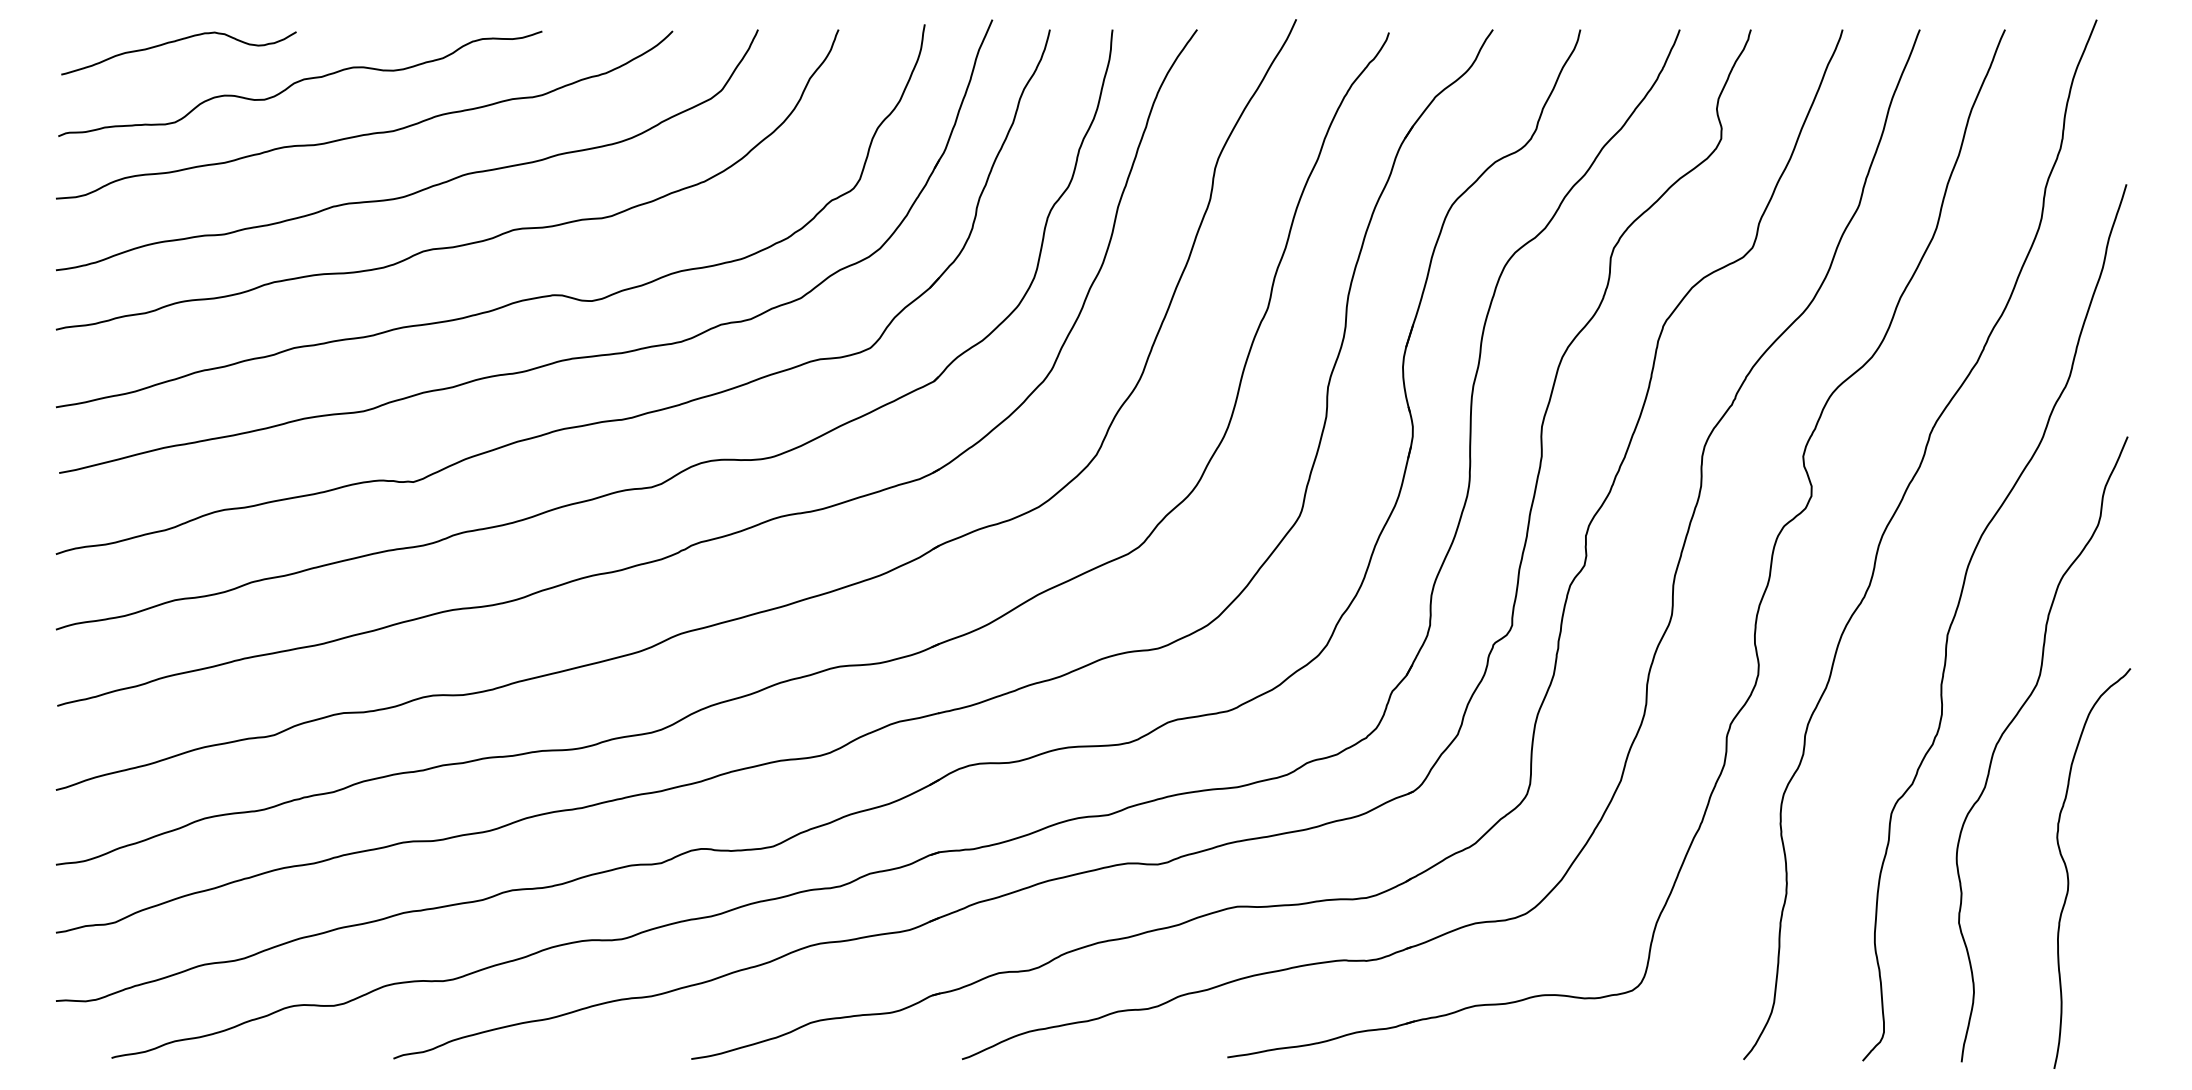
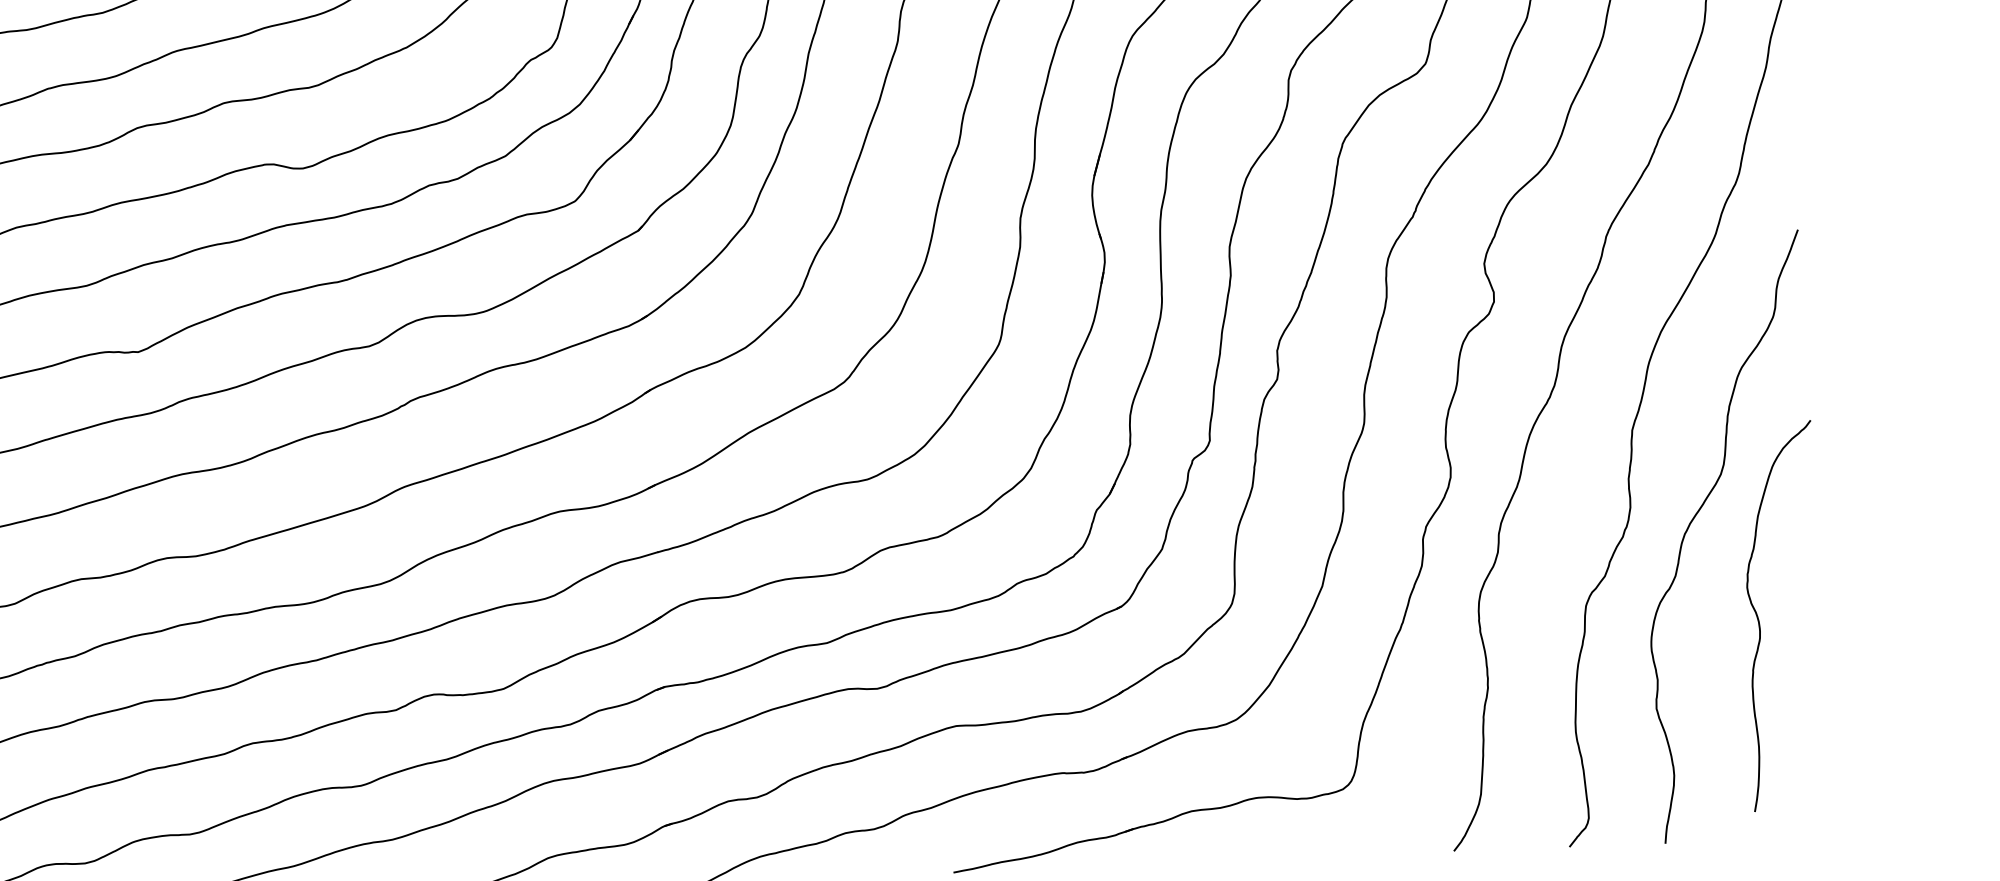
curve: (2068, 872) -> (1759, 620), moved

